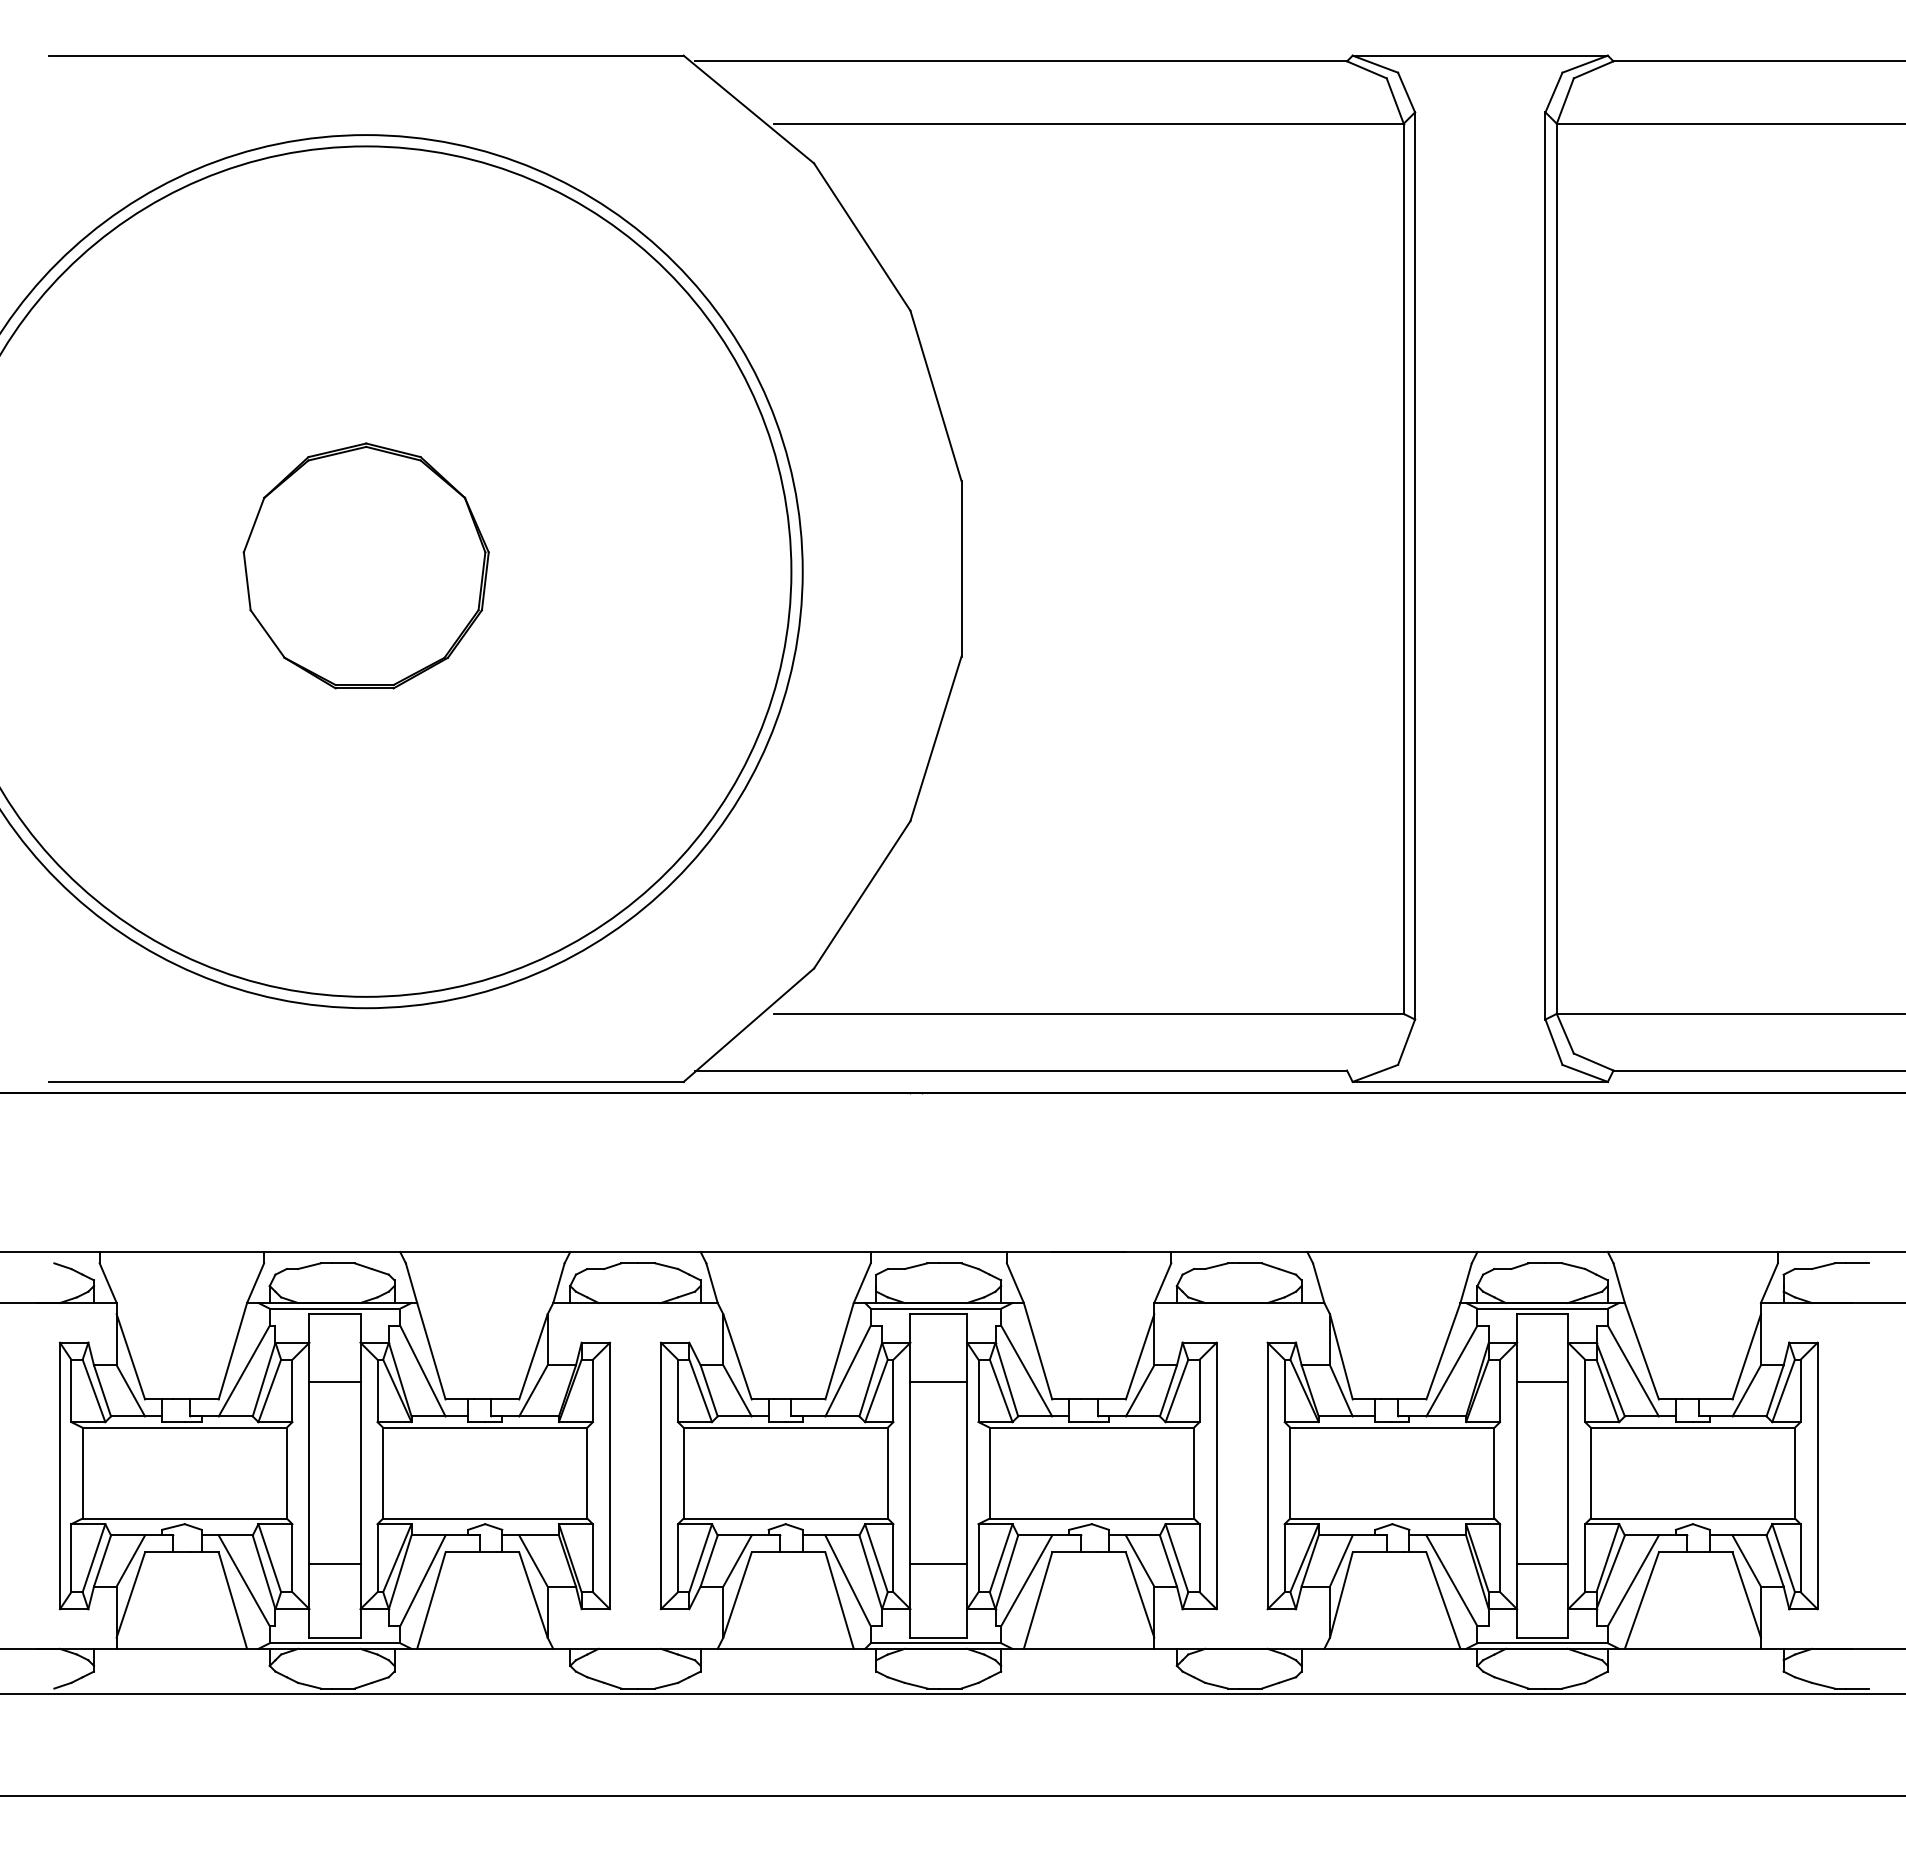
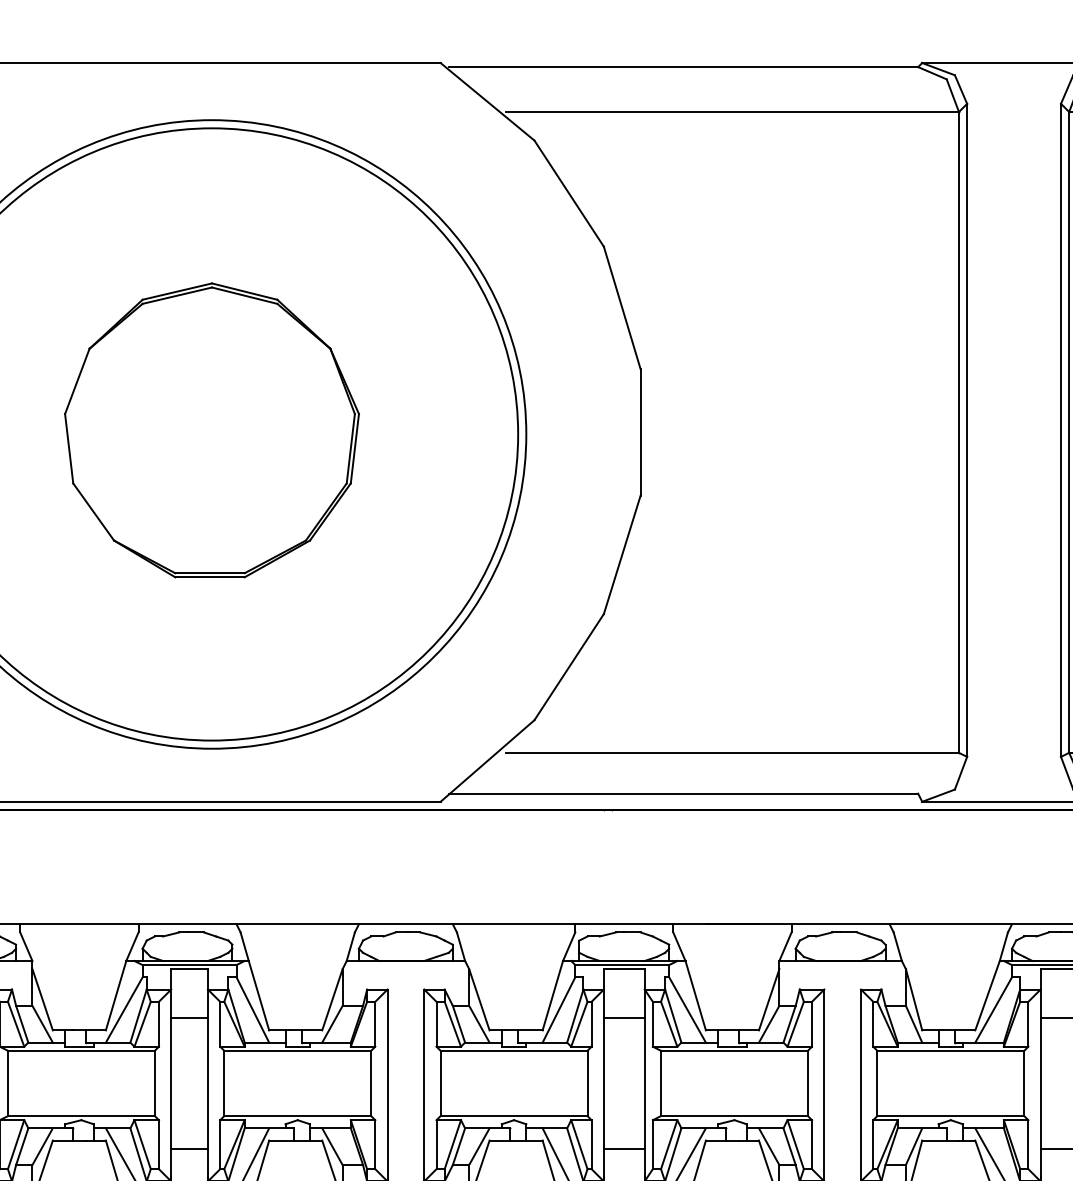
part: (366, 565) -> (212, 430), size x1.67

